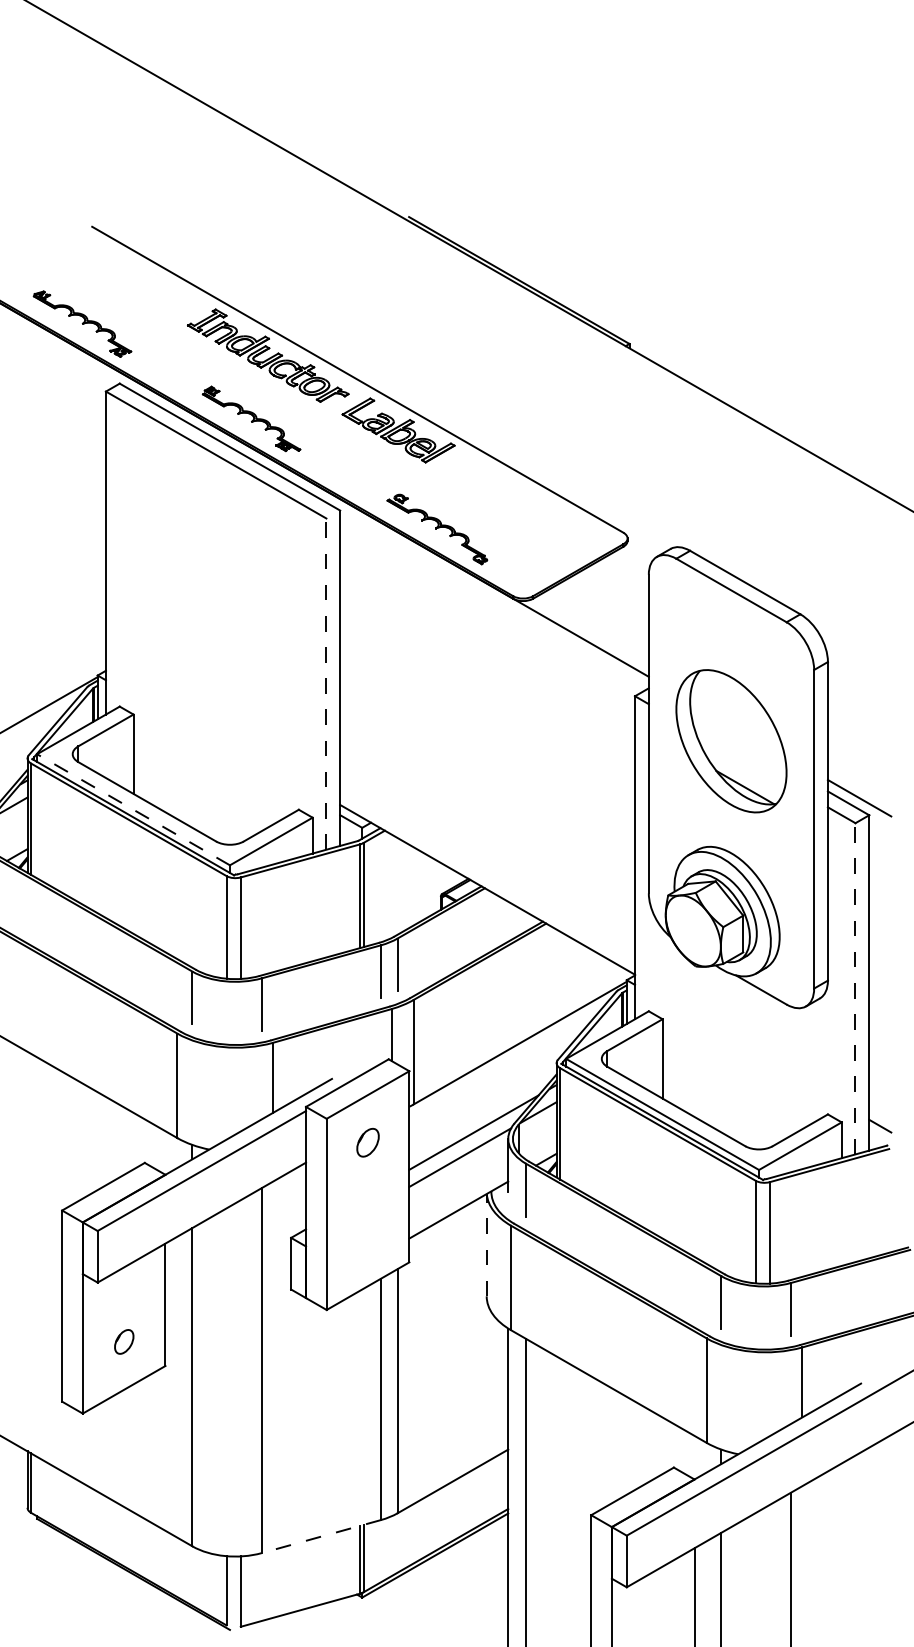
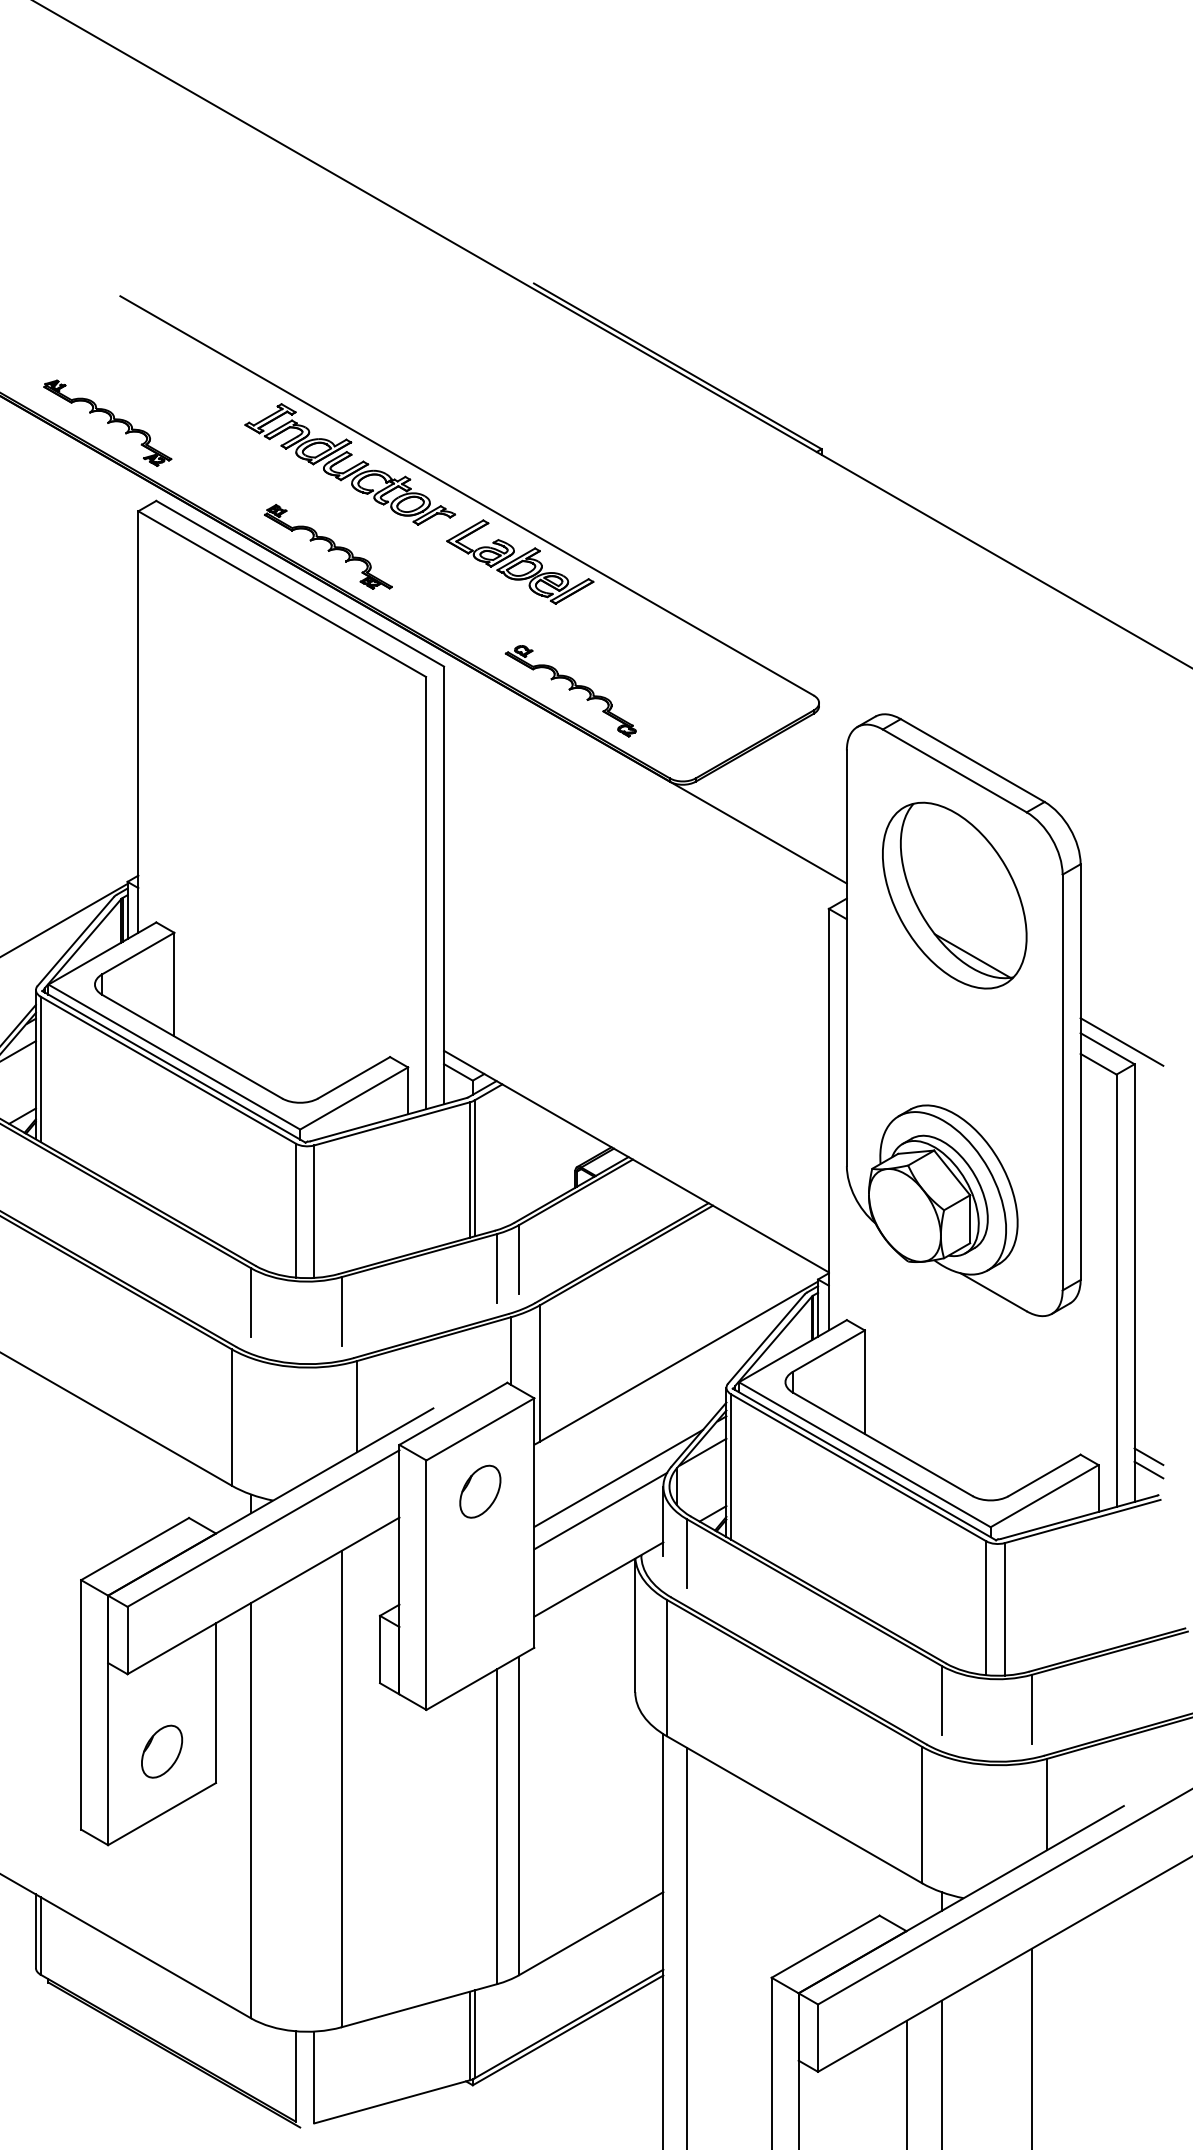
line: (326, 683) -> (426, 892), dashed -> solid
part: (731, 741) -> (954, 895), moved
line: (132, 809) -> (173, 1056), dashed -> solid
line: (855, 988) -> (1116, 1290), dashed -> solid
line: (879, 1115) -> (1148, 1456), added
part: (368, 1142) -> (480, 1491), size x1.43
line: (486, 1245) -> (635, 1625), dashed -> solid
part: (124, 1341) -> (162, 1751), size x1.67
line: (321, 1536) -> (419, 2005), dashed -> solid

